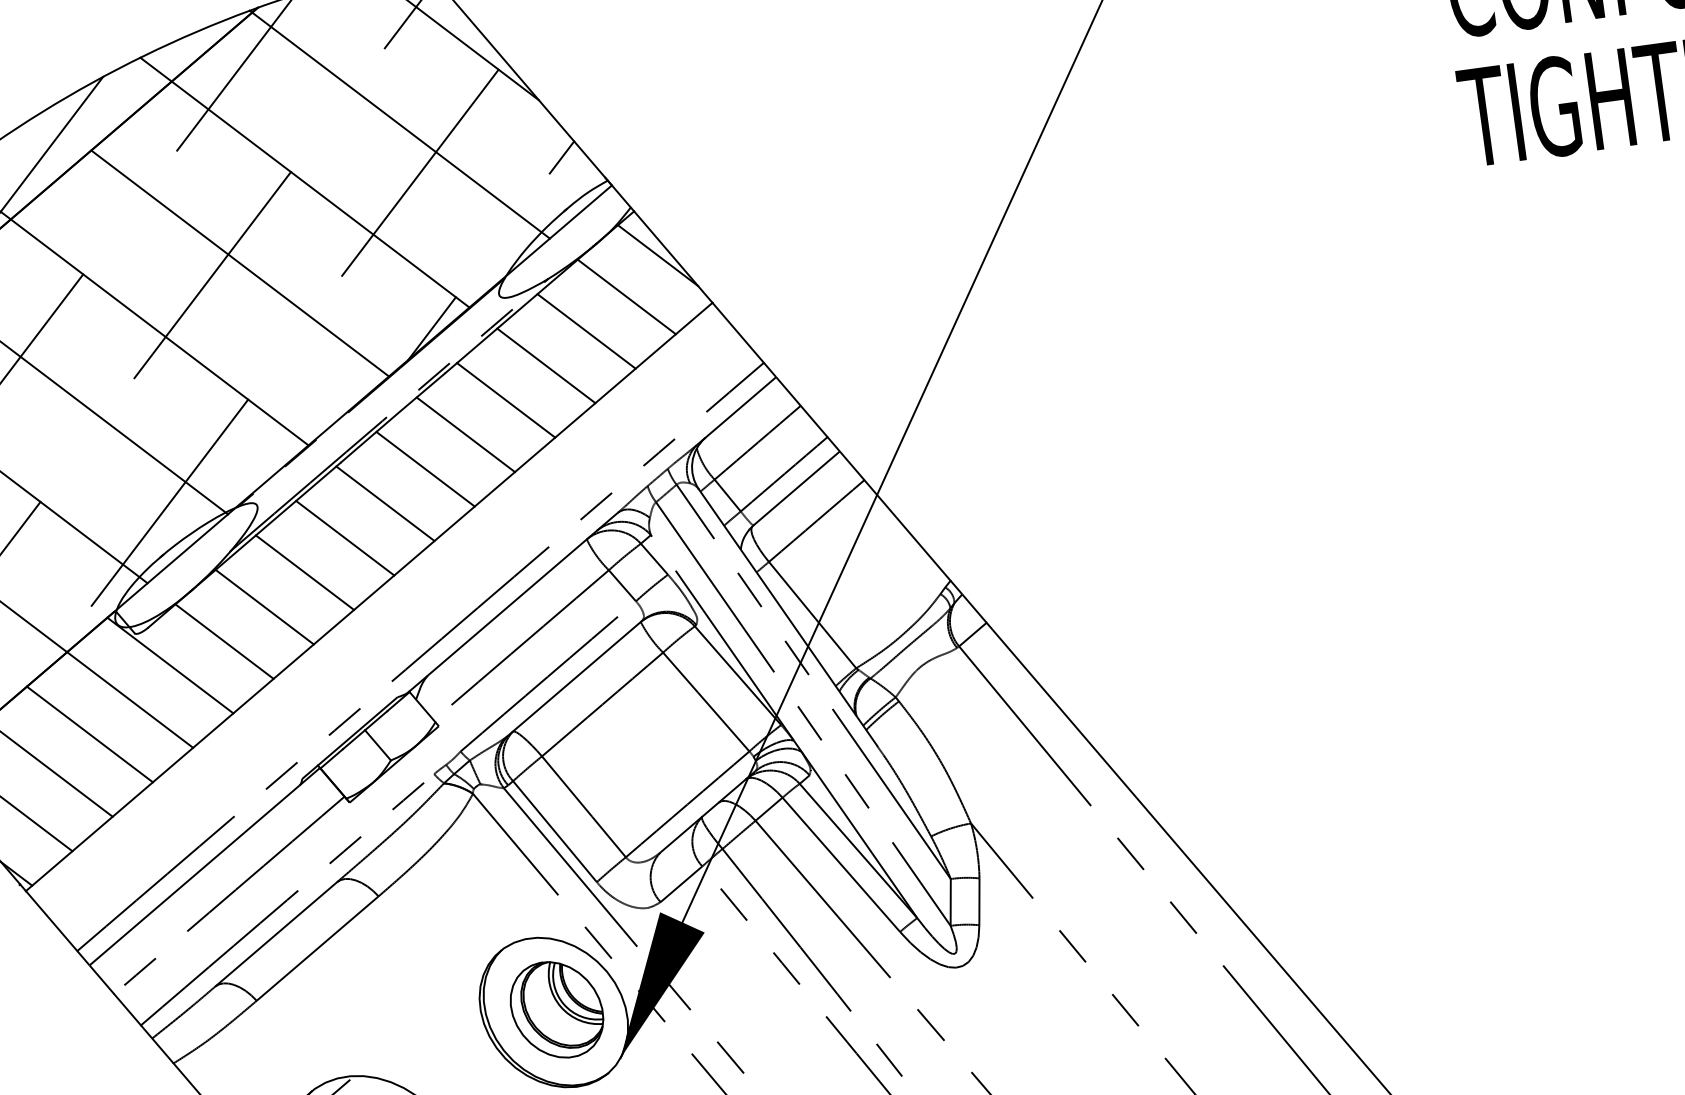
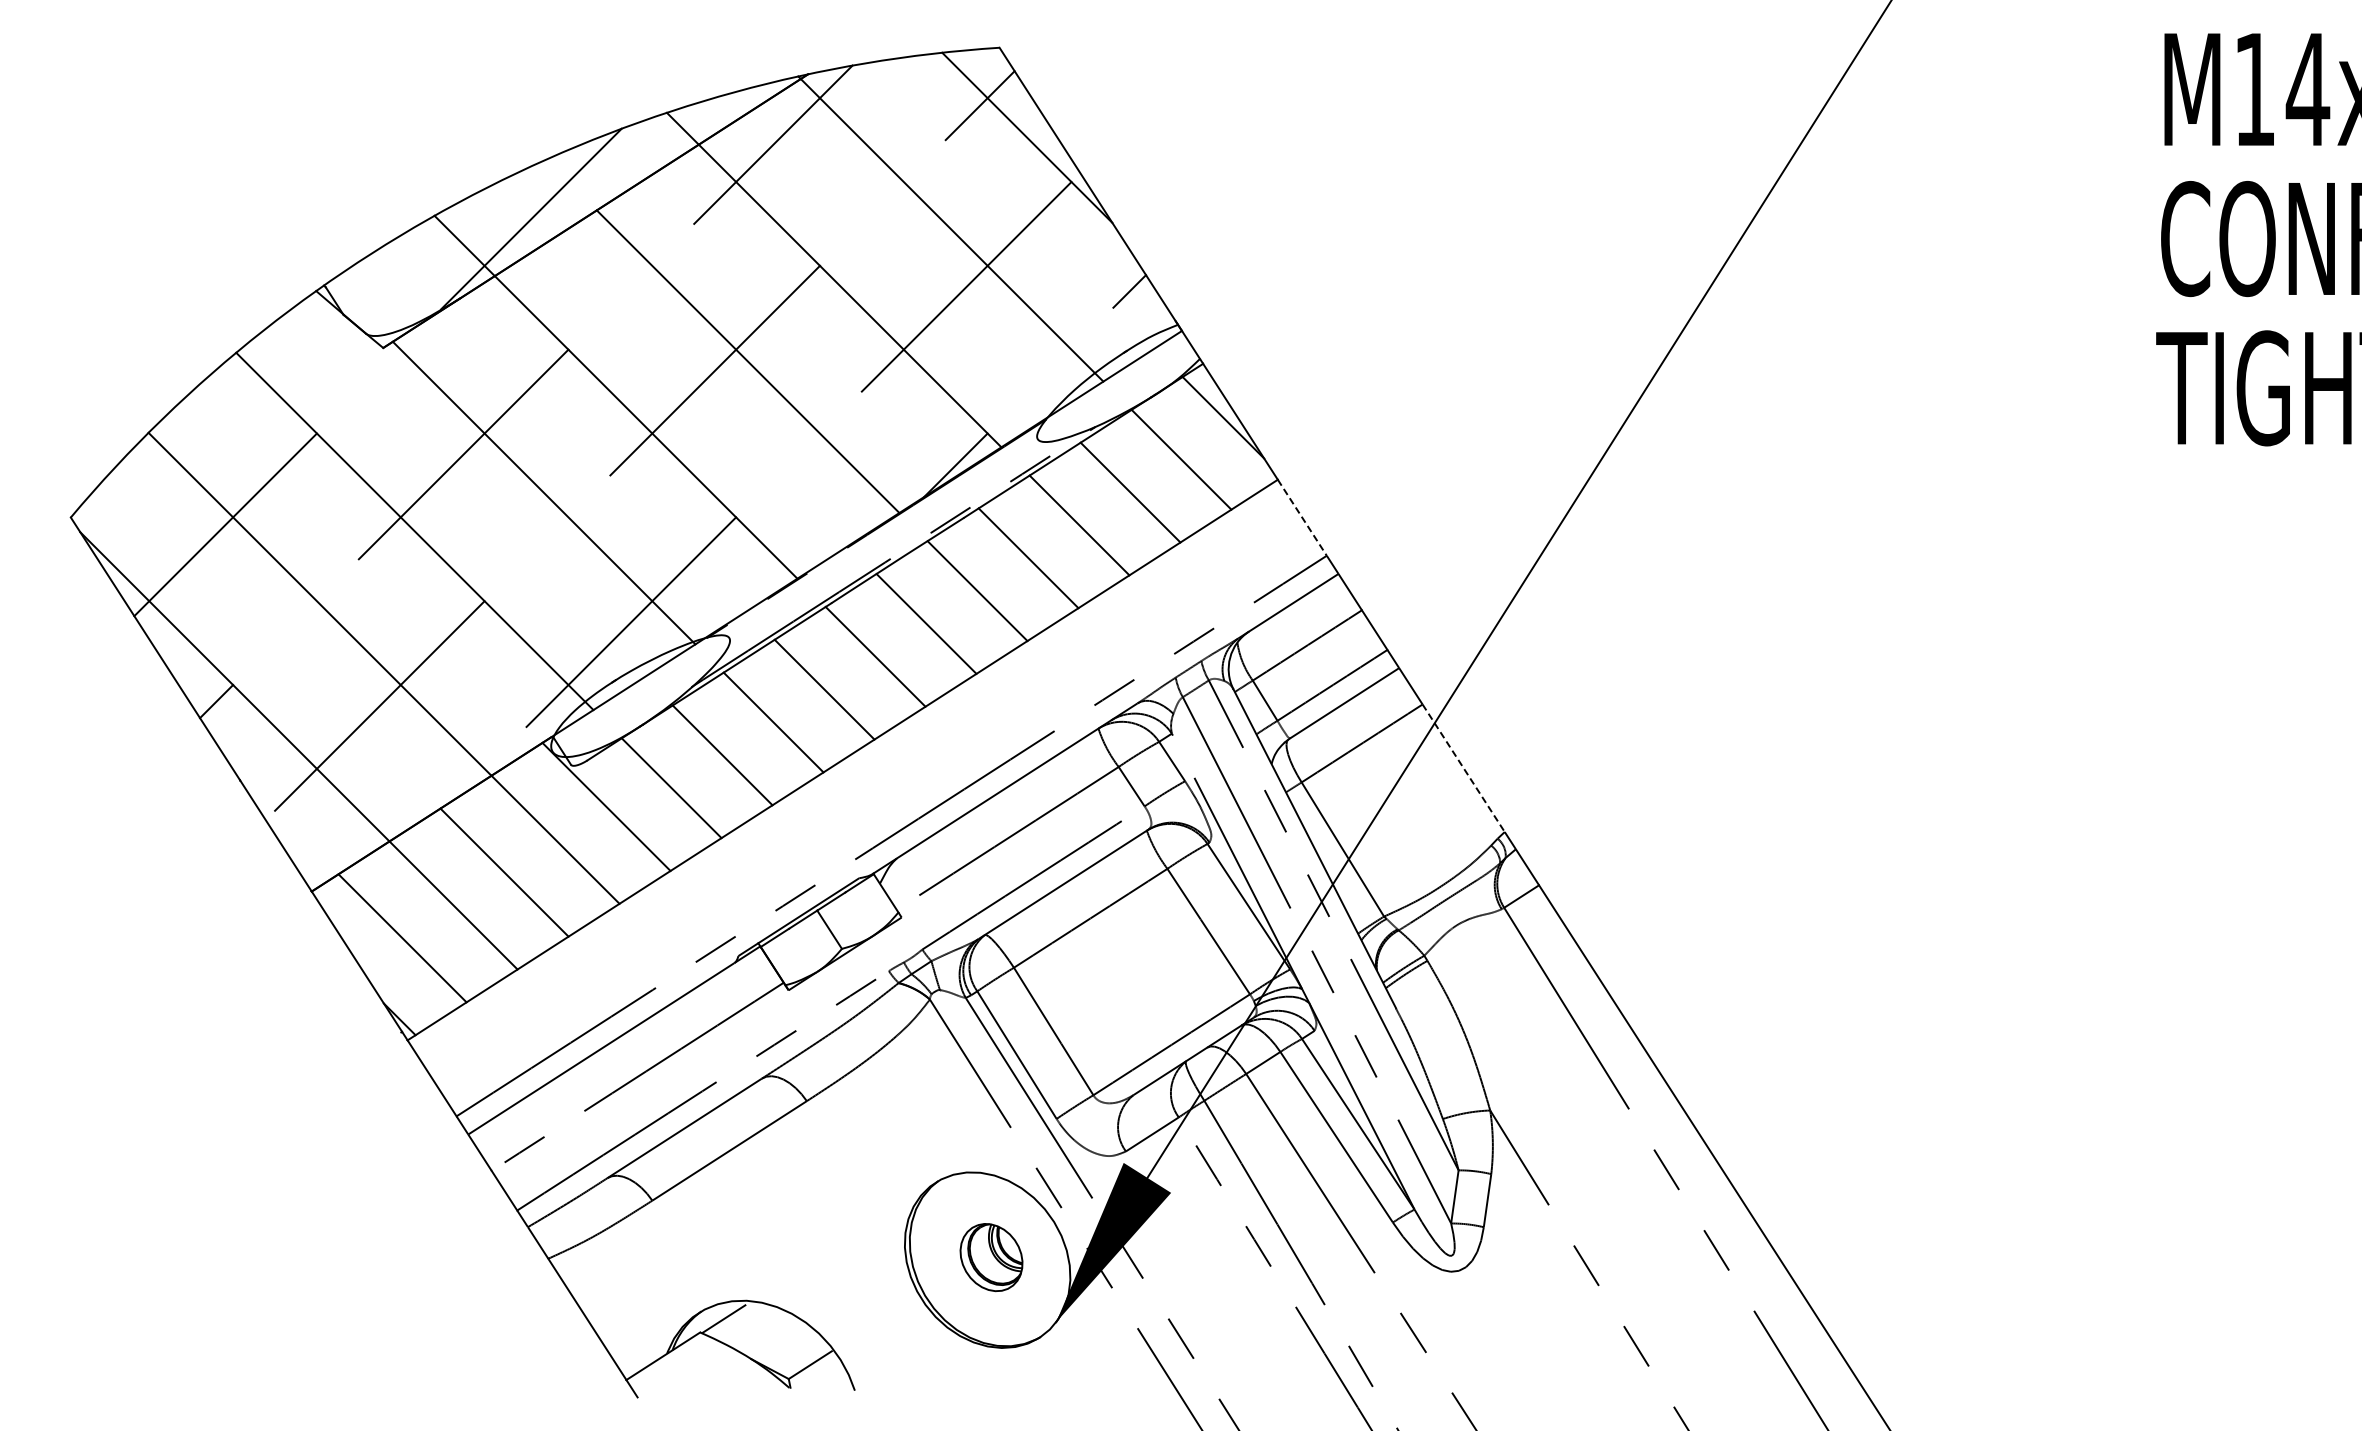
line: (738, 333) -> (1302, 518), solid -> dashed
line: (907, 530) -> (1463, 768), solid -> dashed
part: (556, 1009) -> (991, 1257), size x0.6

